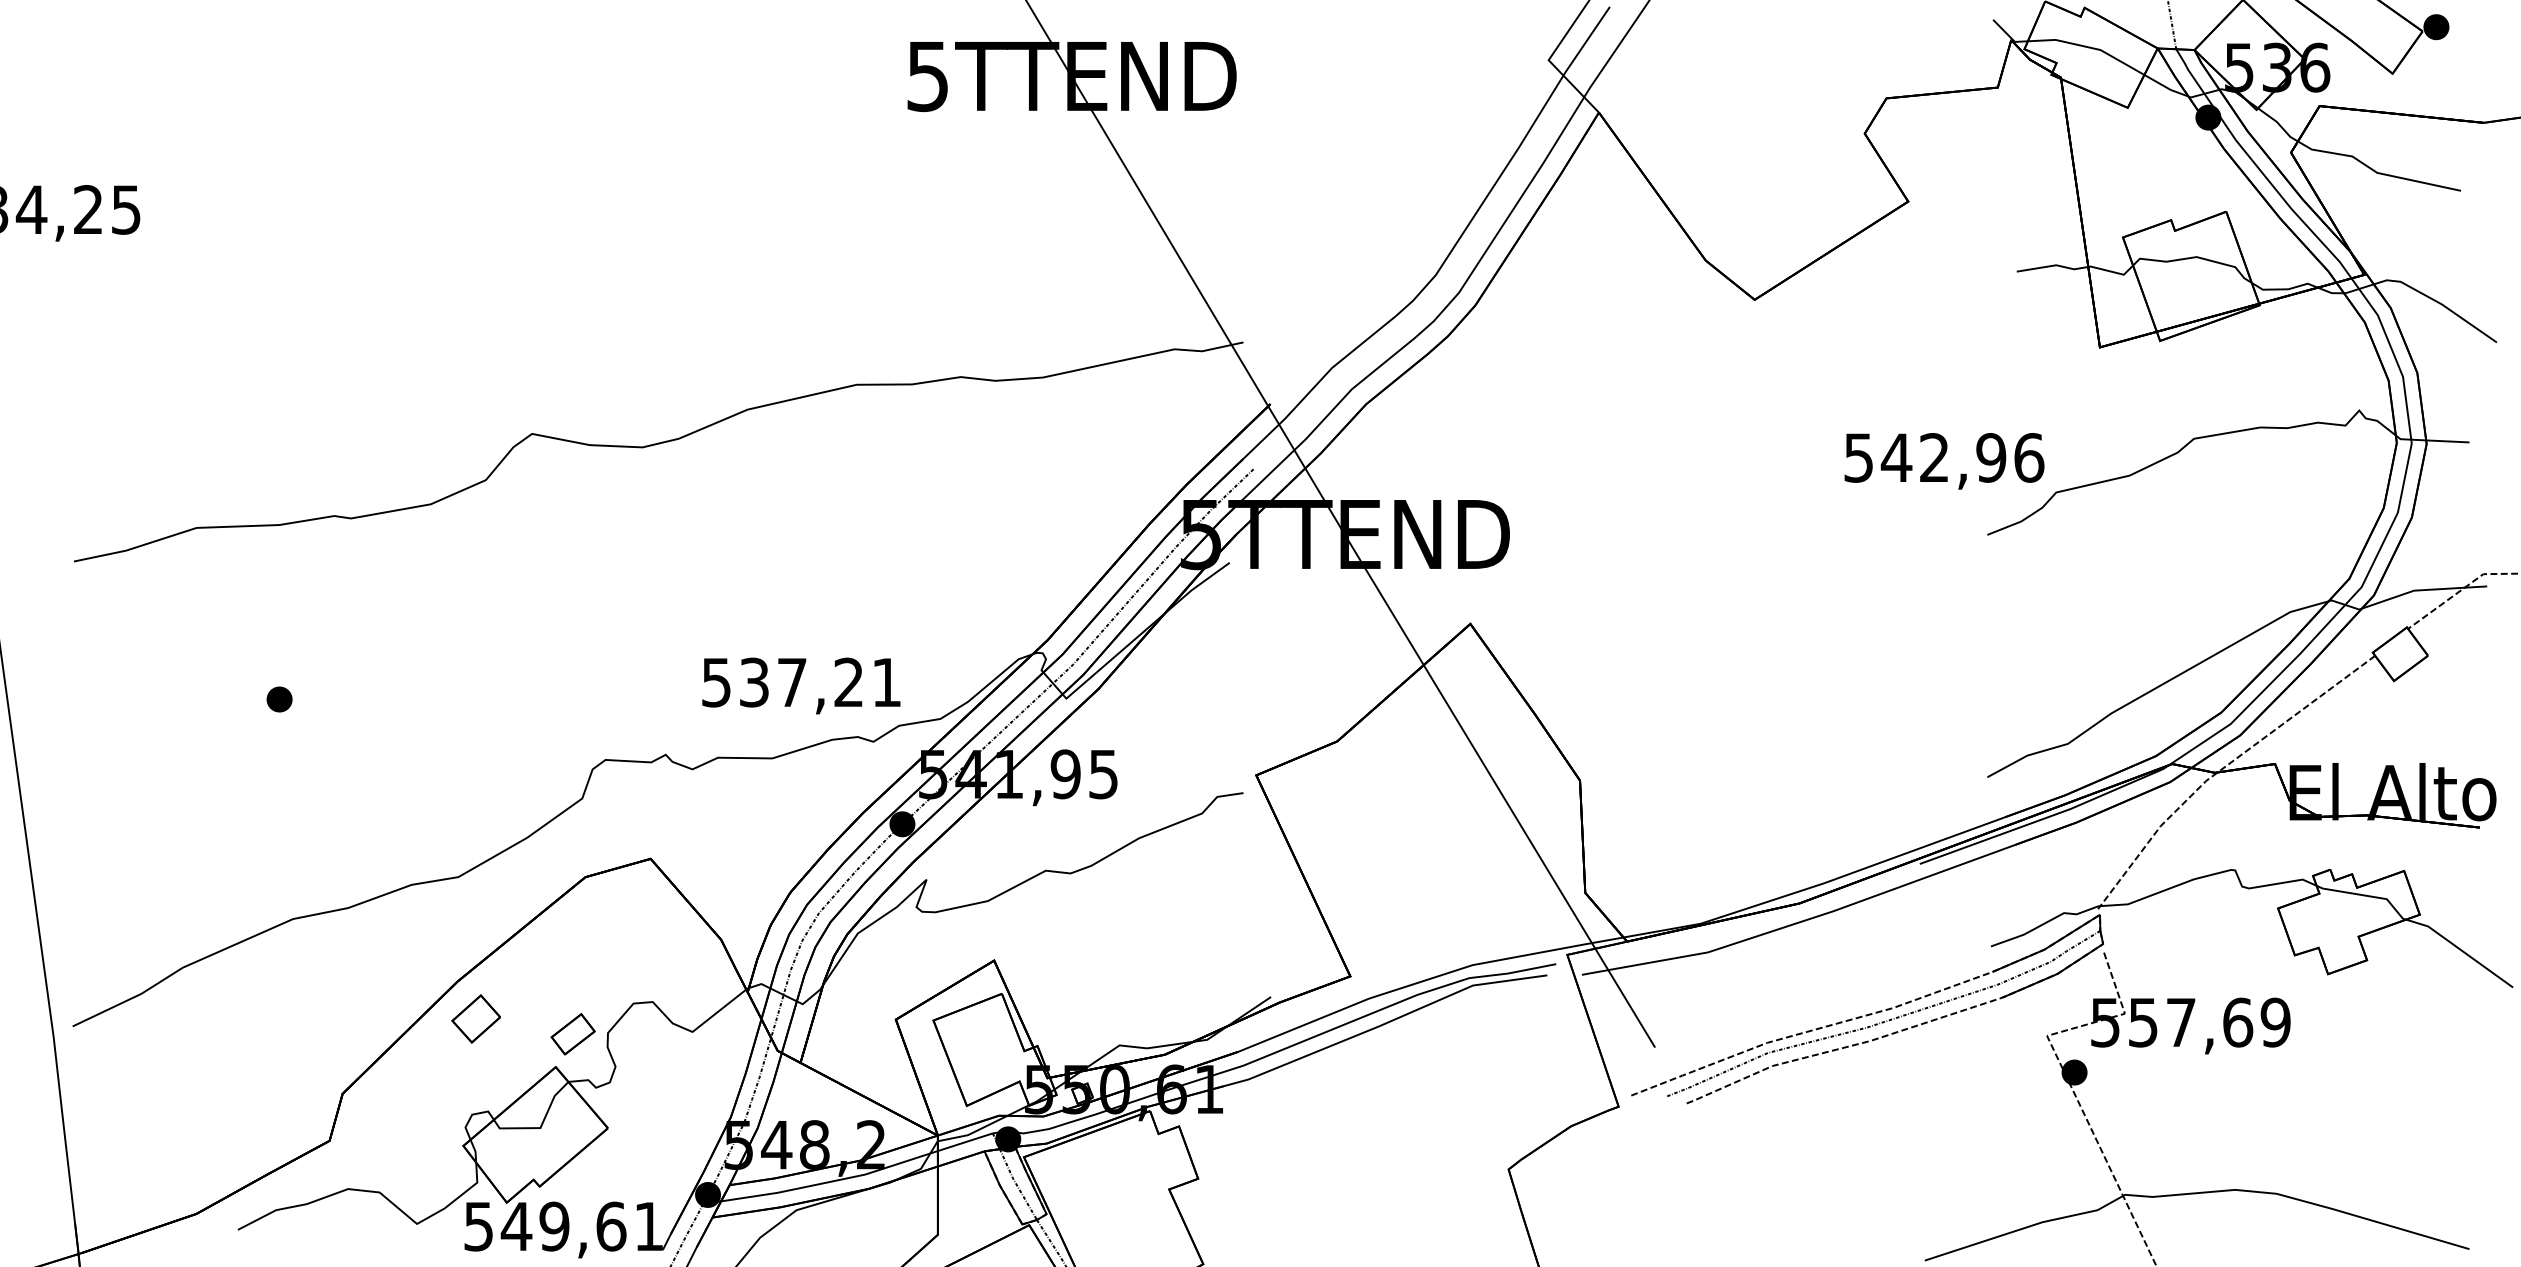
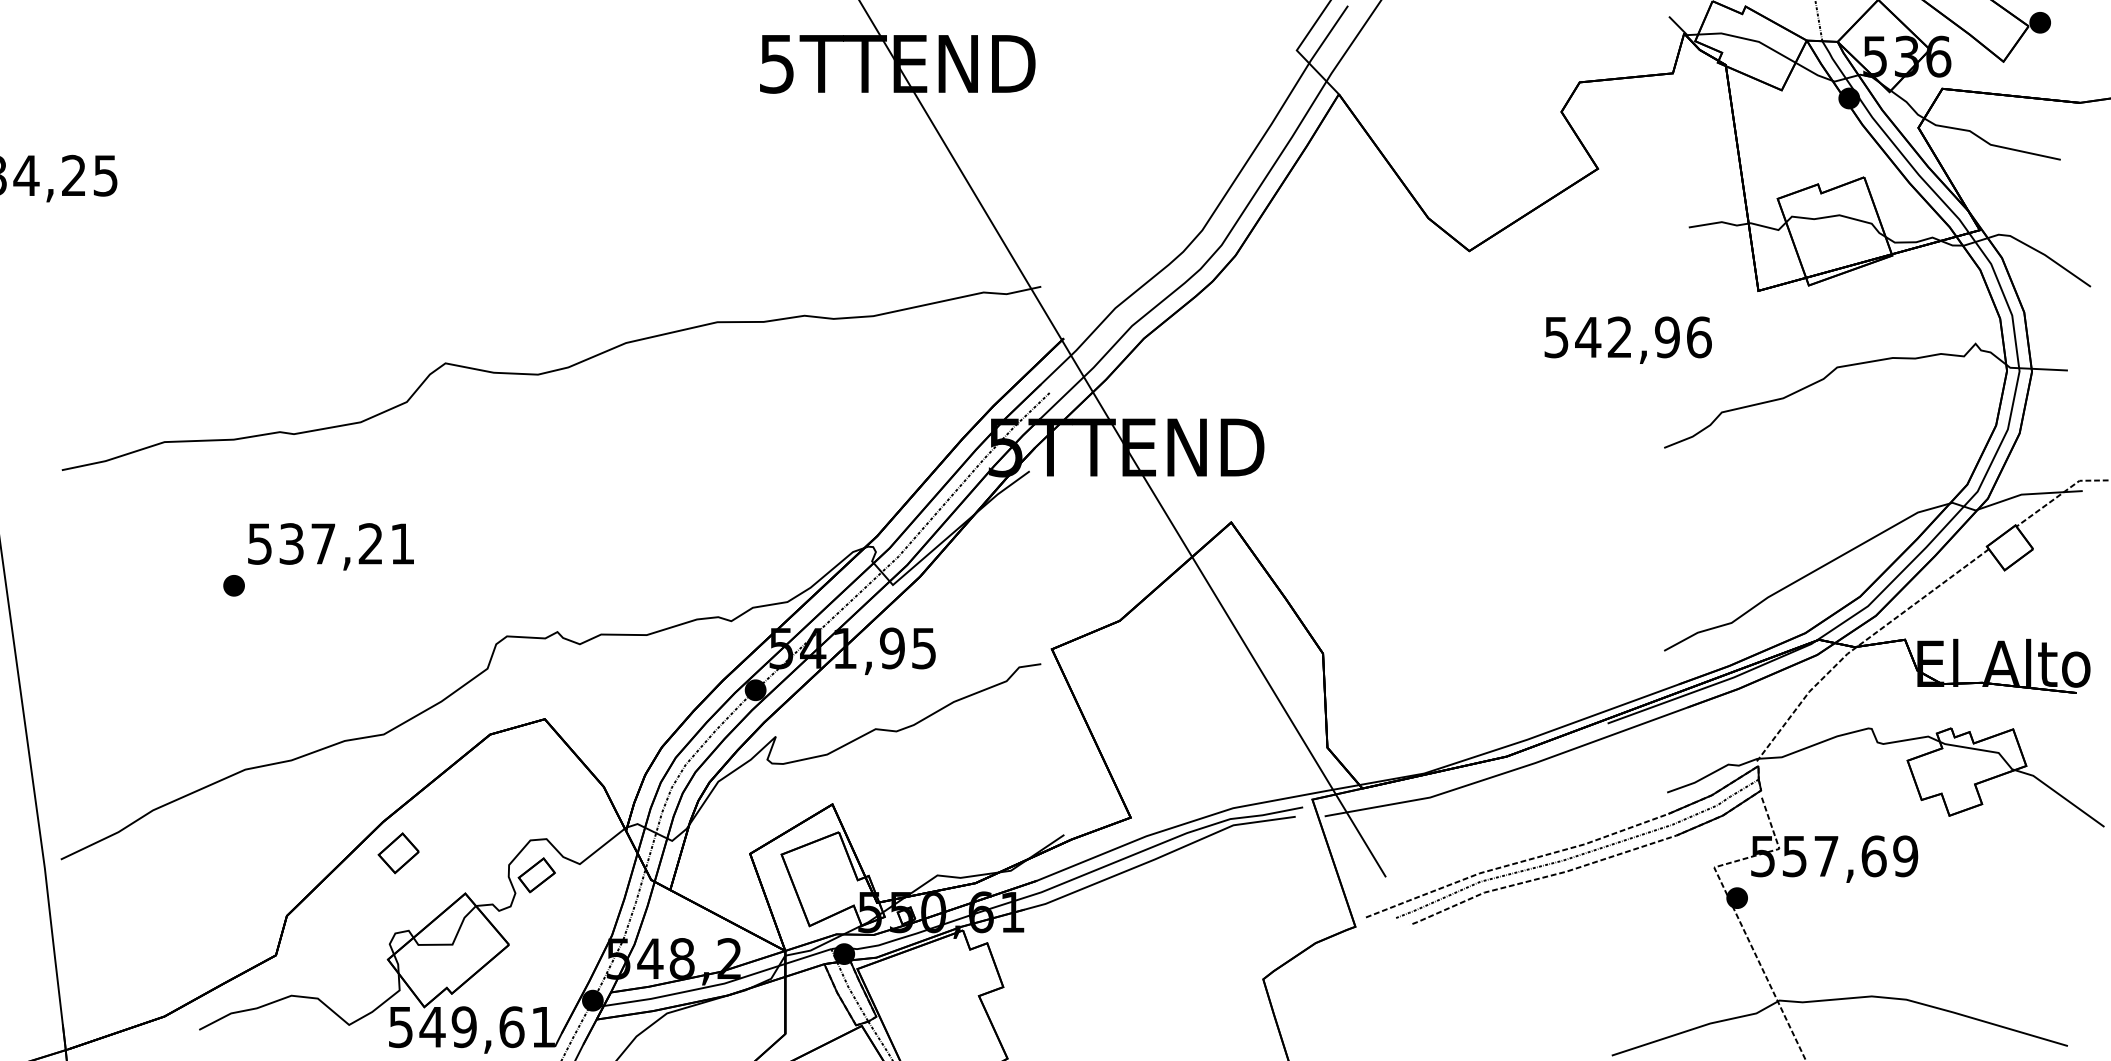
text: (1944, 461) -> (1628, 340), moved
text: (801, 685) -> (331, 546), moved
part: (572, 1034) -> (536, 875), moved

